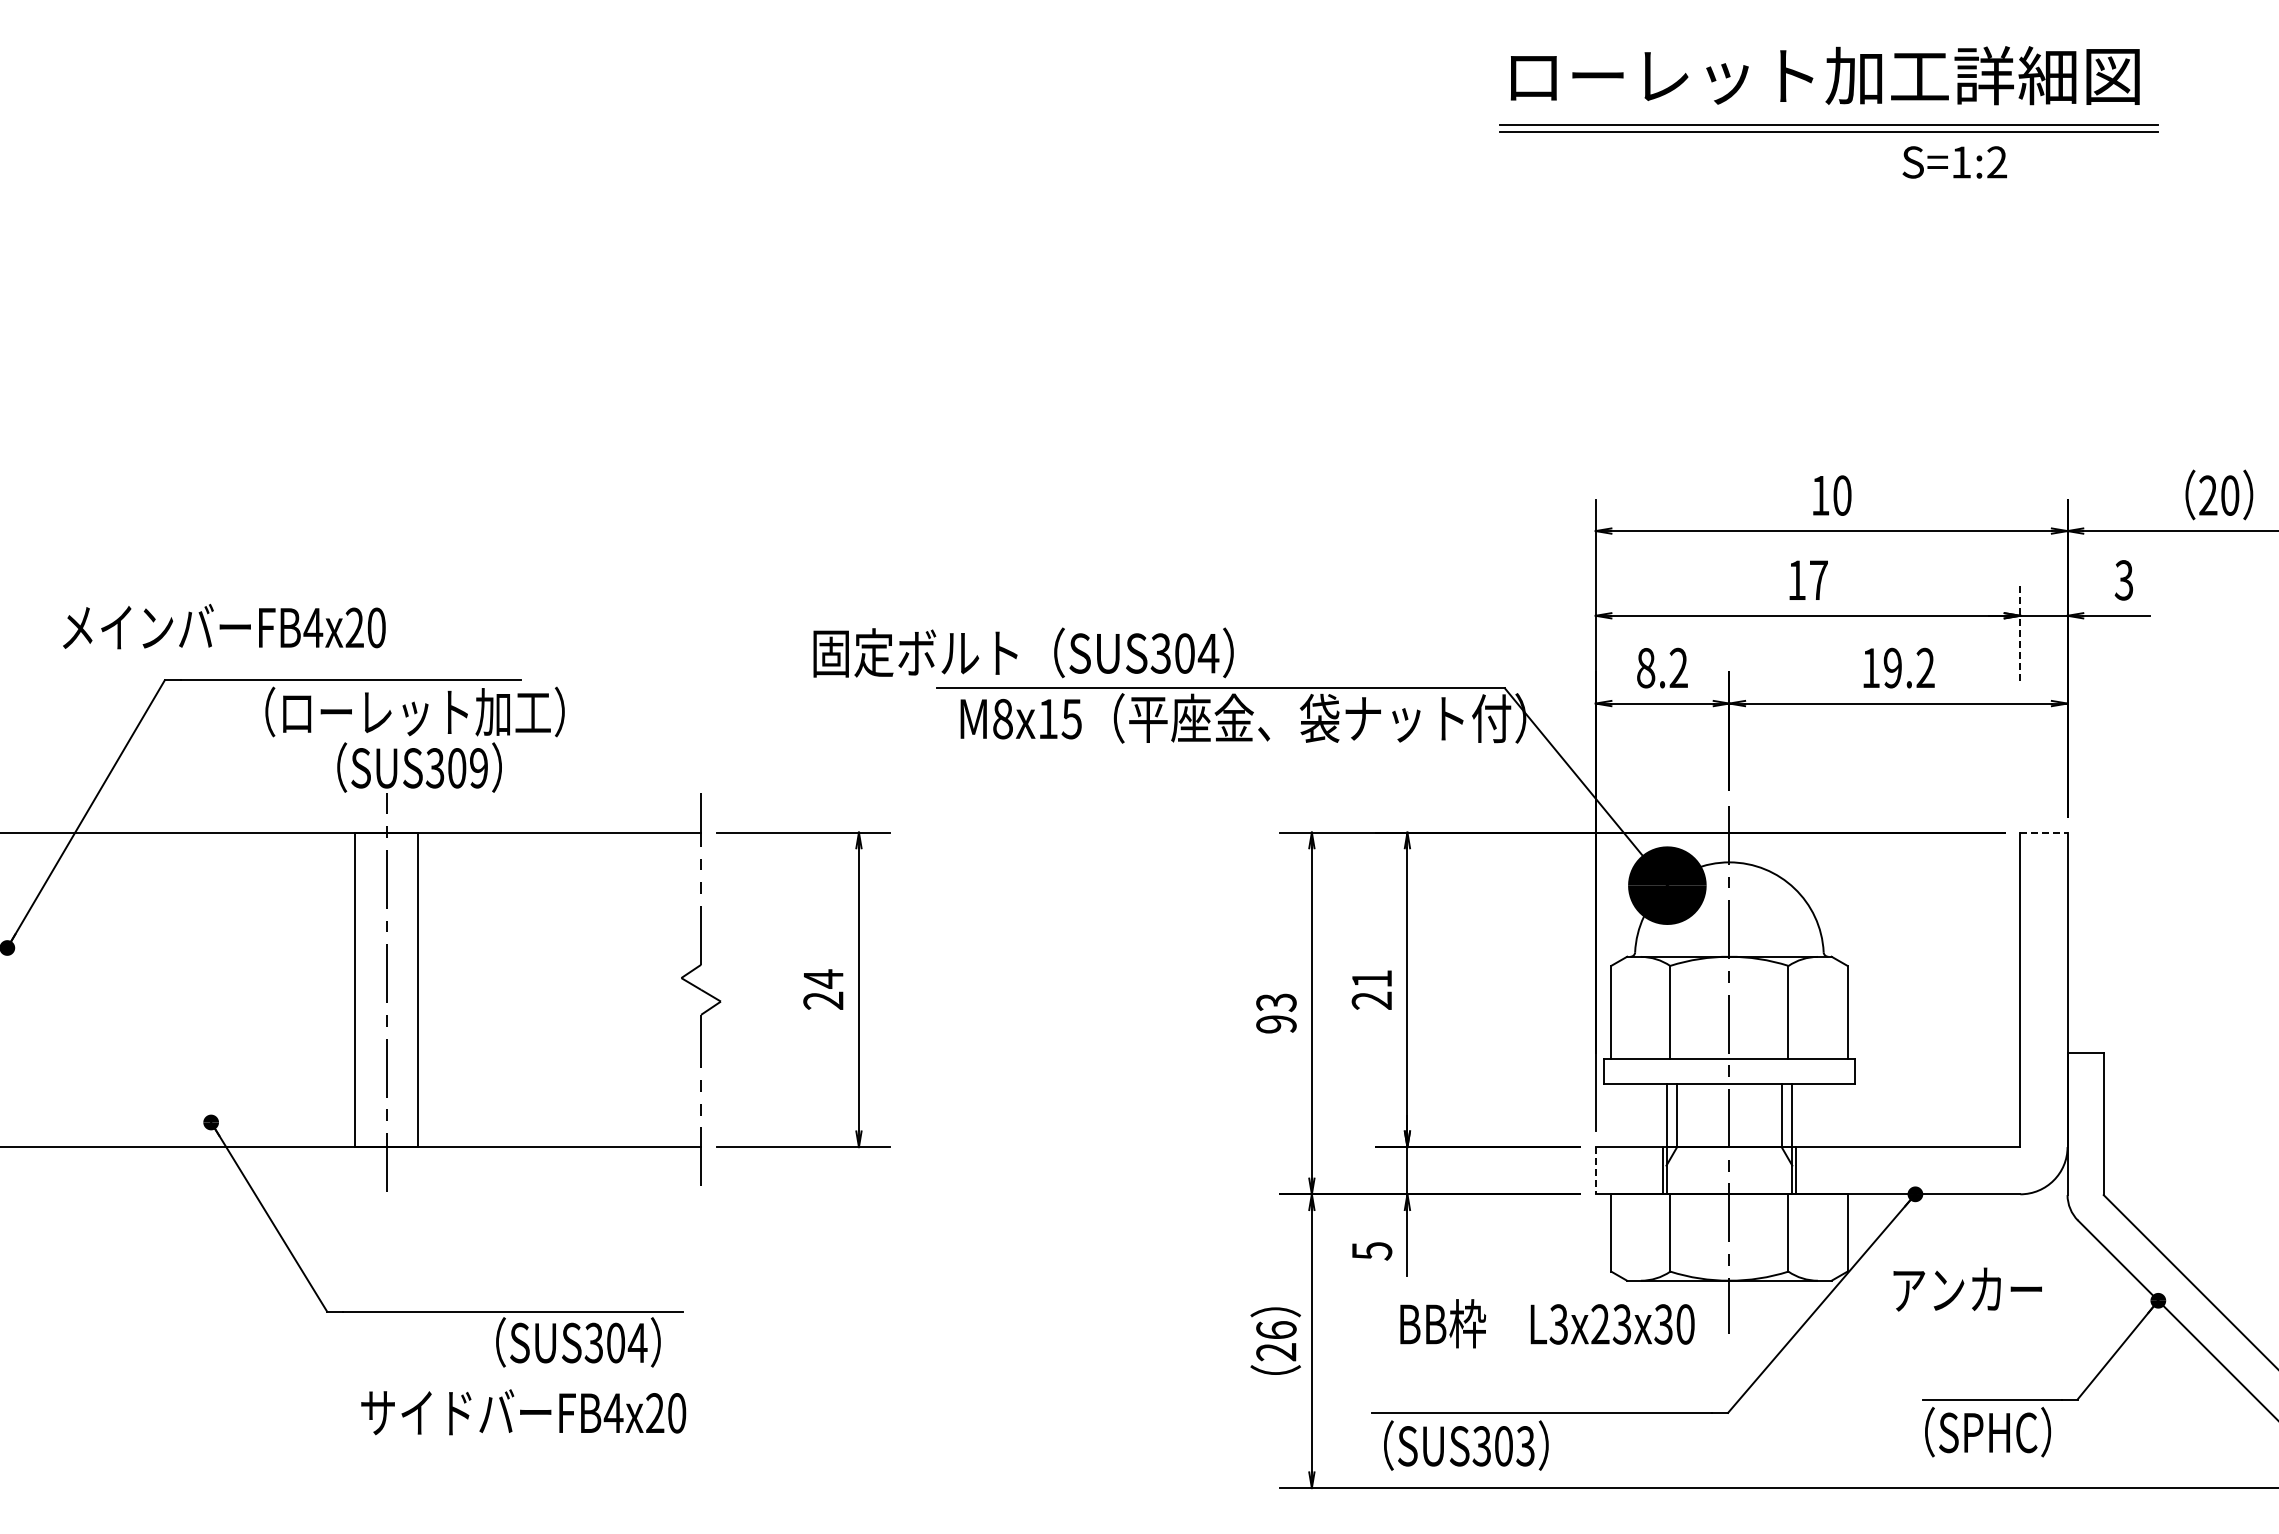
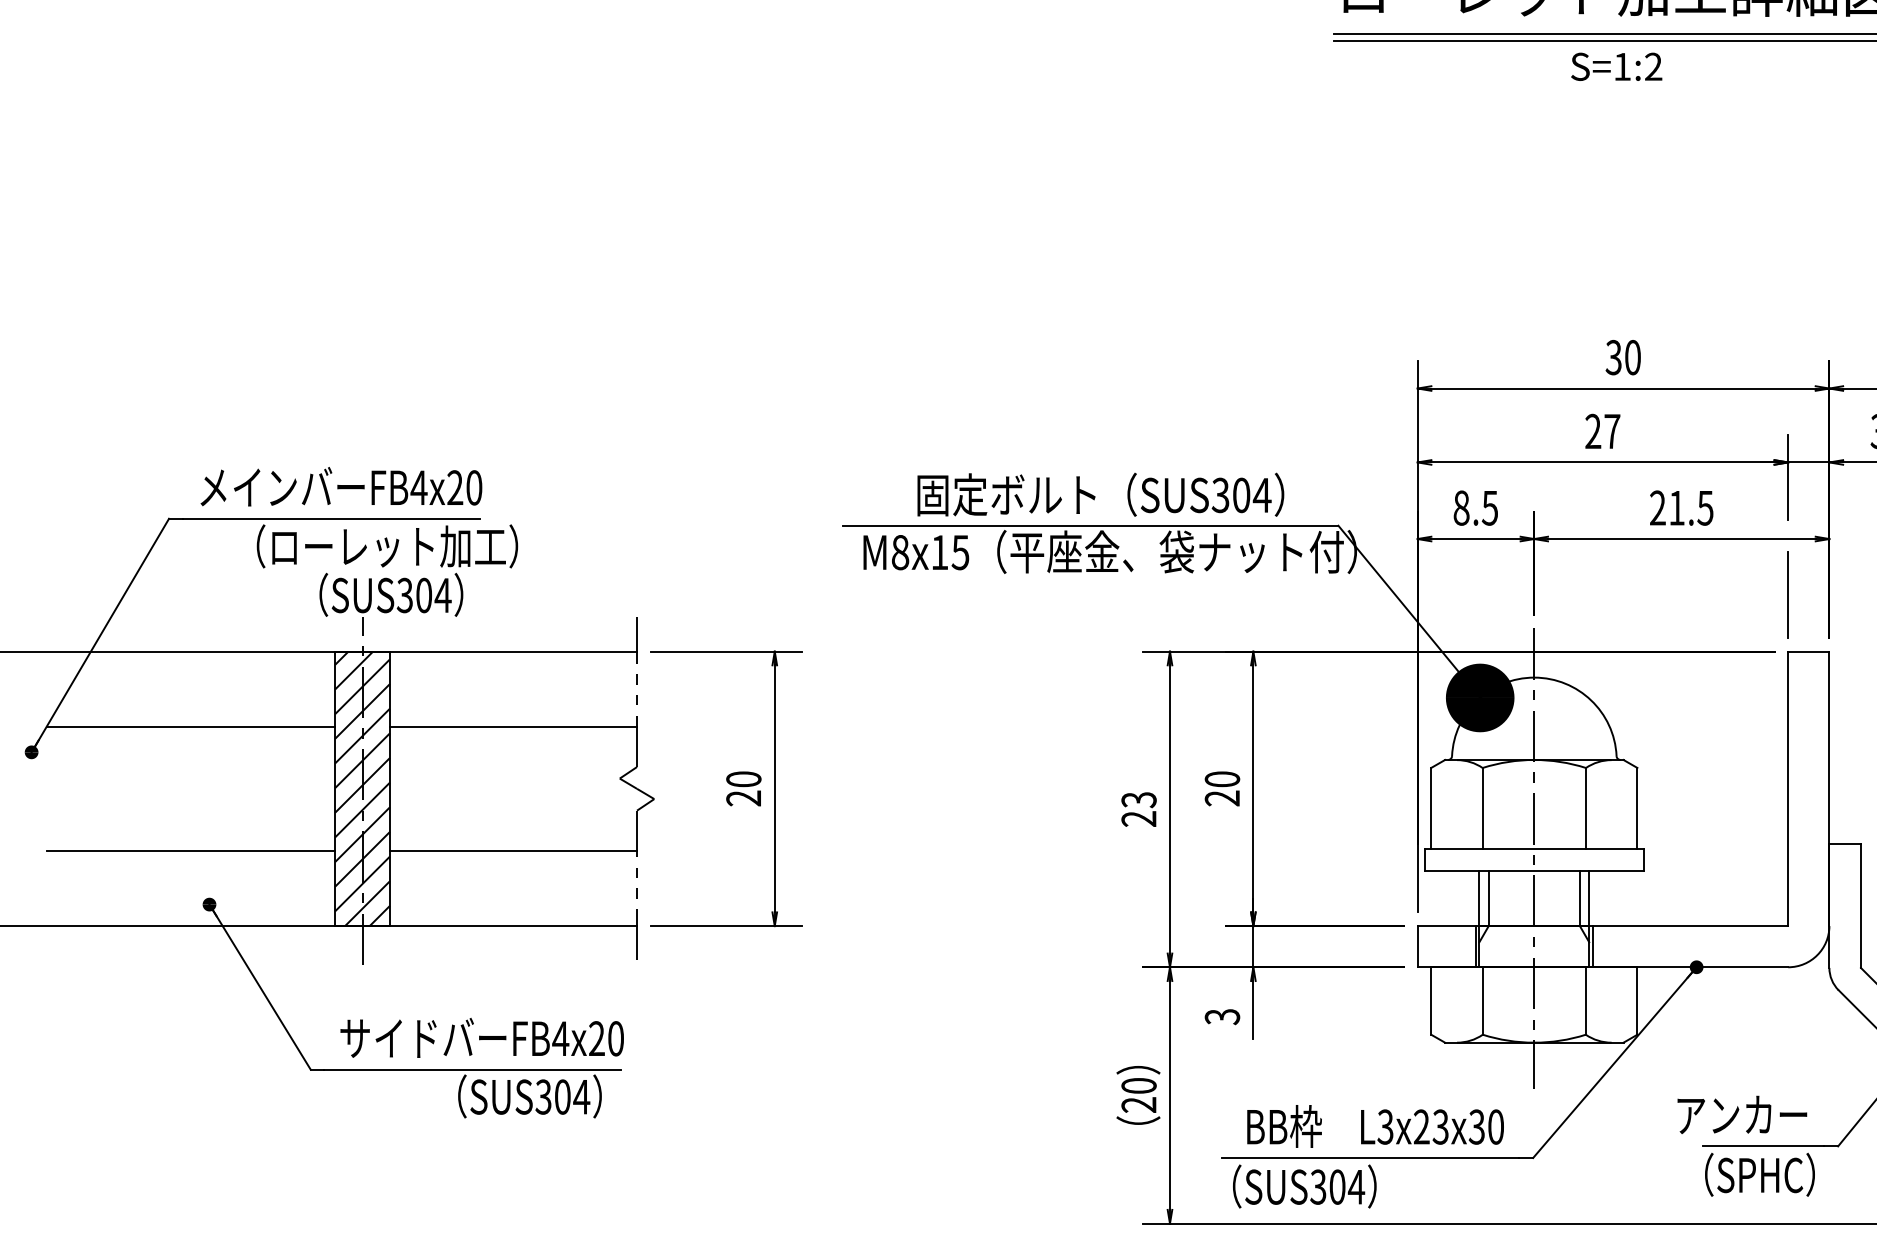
text: (1954, 162) -> (1616, 66), moved
text: (1820, 495) -> (1613, 357), 10 -> 30
text: (1796, 579) -> (1592, 430), 17 -> 27
text: (224, 626) -> (341, 486), moved
line: (2020, 632) -> (1788, 477), dashed -> solid
text: (1023, 652) -> (1100, 494), moved
text: (1678, 667) -> (1489, 507), 8.2 -> 8.5
text: (1898, 667) -> (1681, 507), 19.2 -> 21.5
line: (2020, 766) -> (1788, 593), added
text: (478, 768) -> (442, 595), SUS309 -> SUS304
line: (2043, 832) -> (1808, 651), dashed -> solid
line: (189, 919) -> (190, 727), added
line: (559, 919) -> (513, 727), added
text: (823, 978) -> (743, 778), 24 -> 20
text: (1371, 978) -> (1222, 778), 21 -> 20
hatch: (386, 989) -> (362, 788), added
text: (1276, 1024) -> (1139, 819), 93 -> 23
line: (189, 1060) -> (190, 850), added
line: (559, 1060) -> (513, 850), added
line: (1595, 1170) -> (1417, 946), dashed -> solid
text: (1371, 1251) -> (1222, 1017), 5 -> 3
text: (1967, 1289) -> (1742, 1114), moved
text: (1547, 1323) -> (1375, 1126), moved
text: (1276, 1330) -> (1139, 1086), 26 -> 20
text: (523, 1412) -> (482, 1038), moved
text: (1525, 1446) -> (1356, 1187), SUS303 -> SUS304

